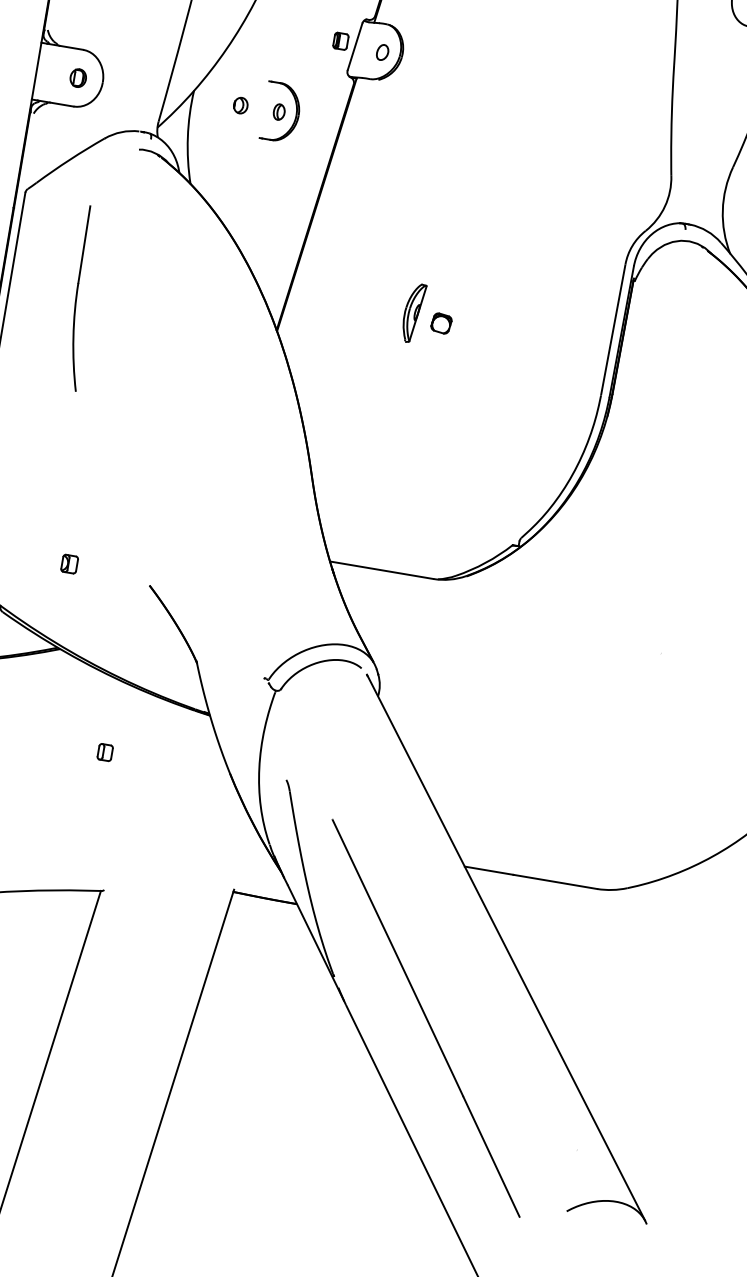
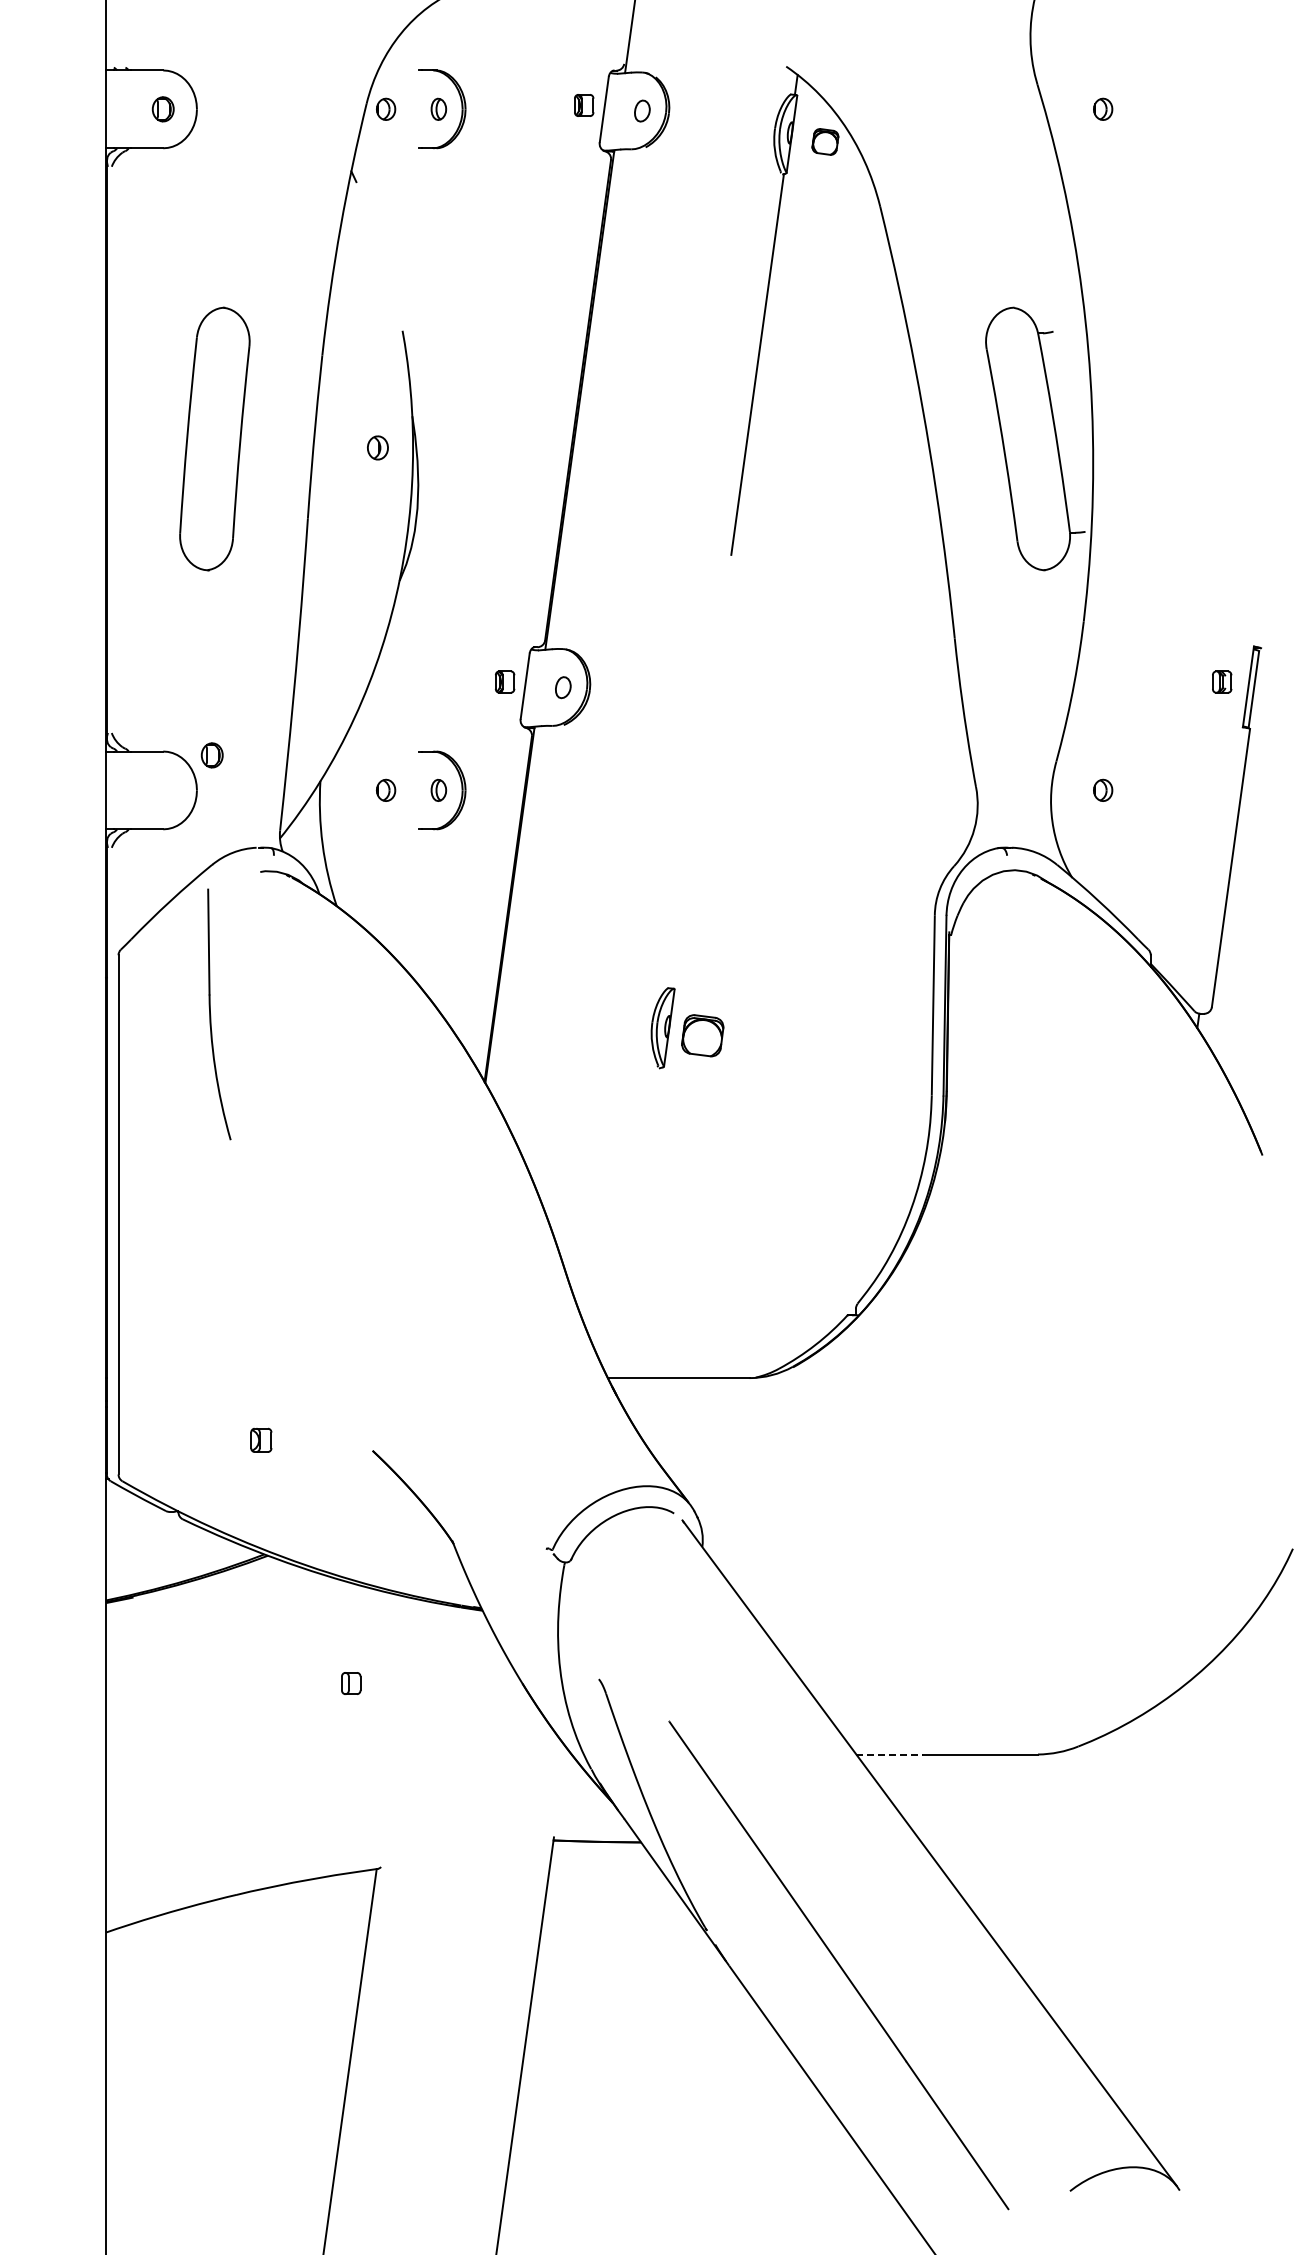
part: (77, 78) -> (211, 755), moved
part: (77, 298) -> (211, 1015), moved
part: (441, 323) -> (702, 1035), size x1.6
line: (489, 870) -> (890, 1754), solid -> dashed

